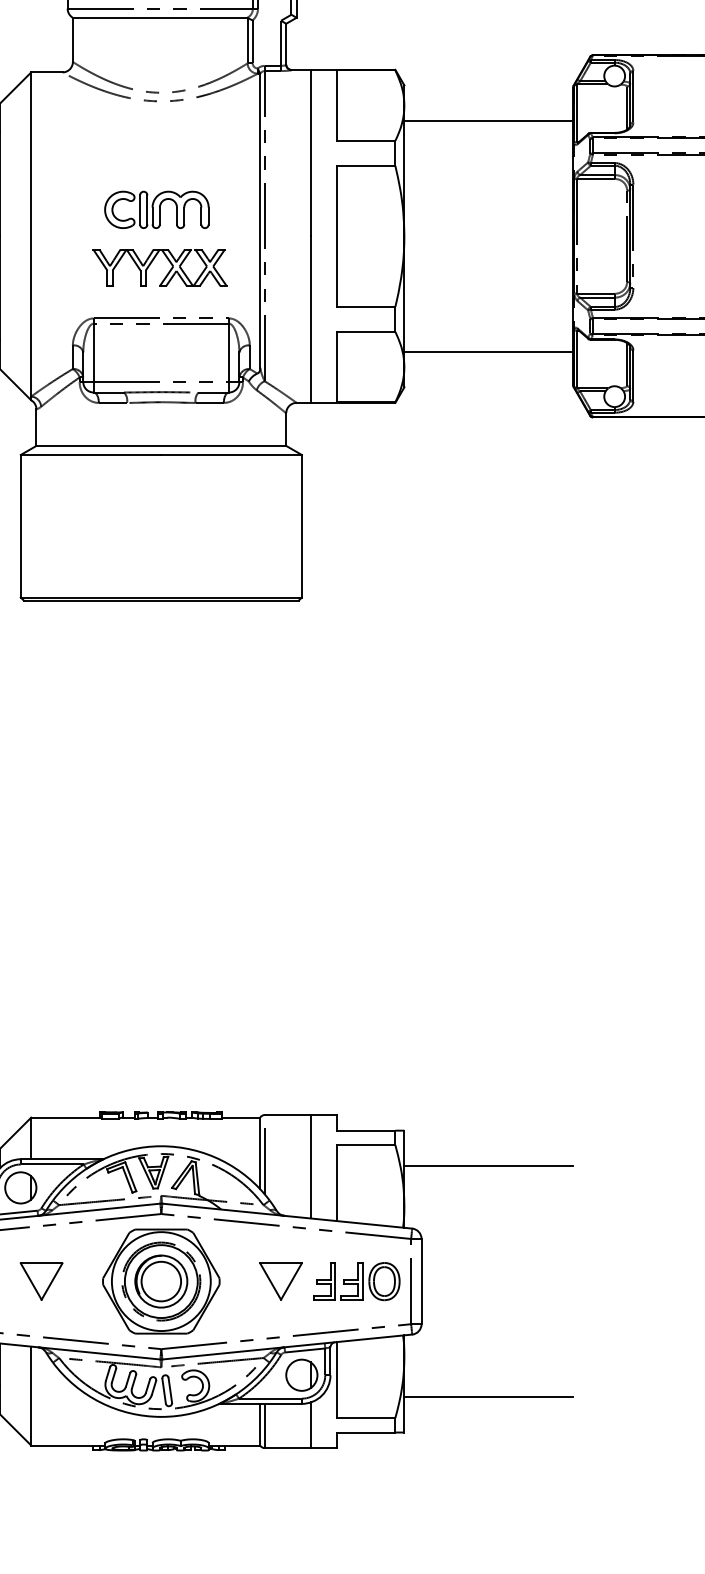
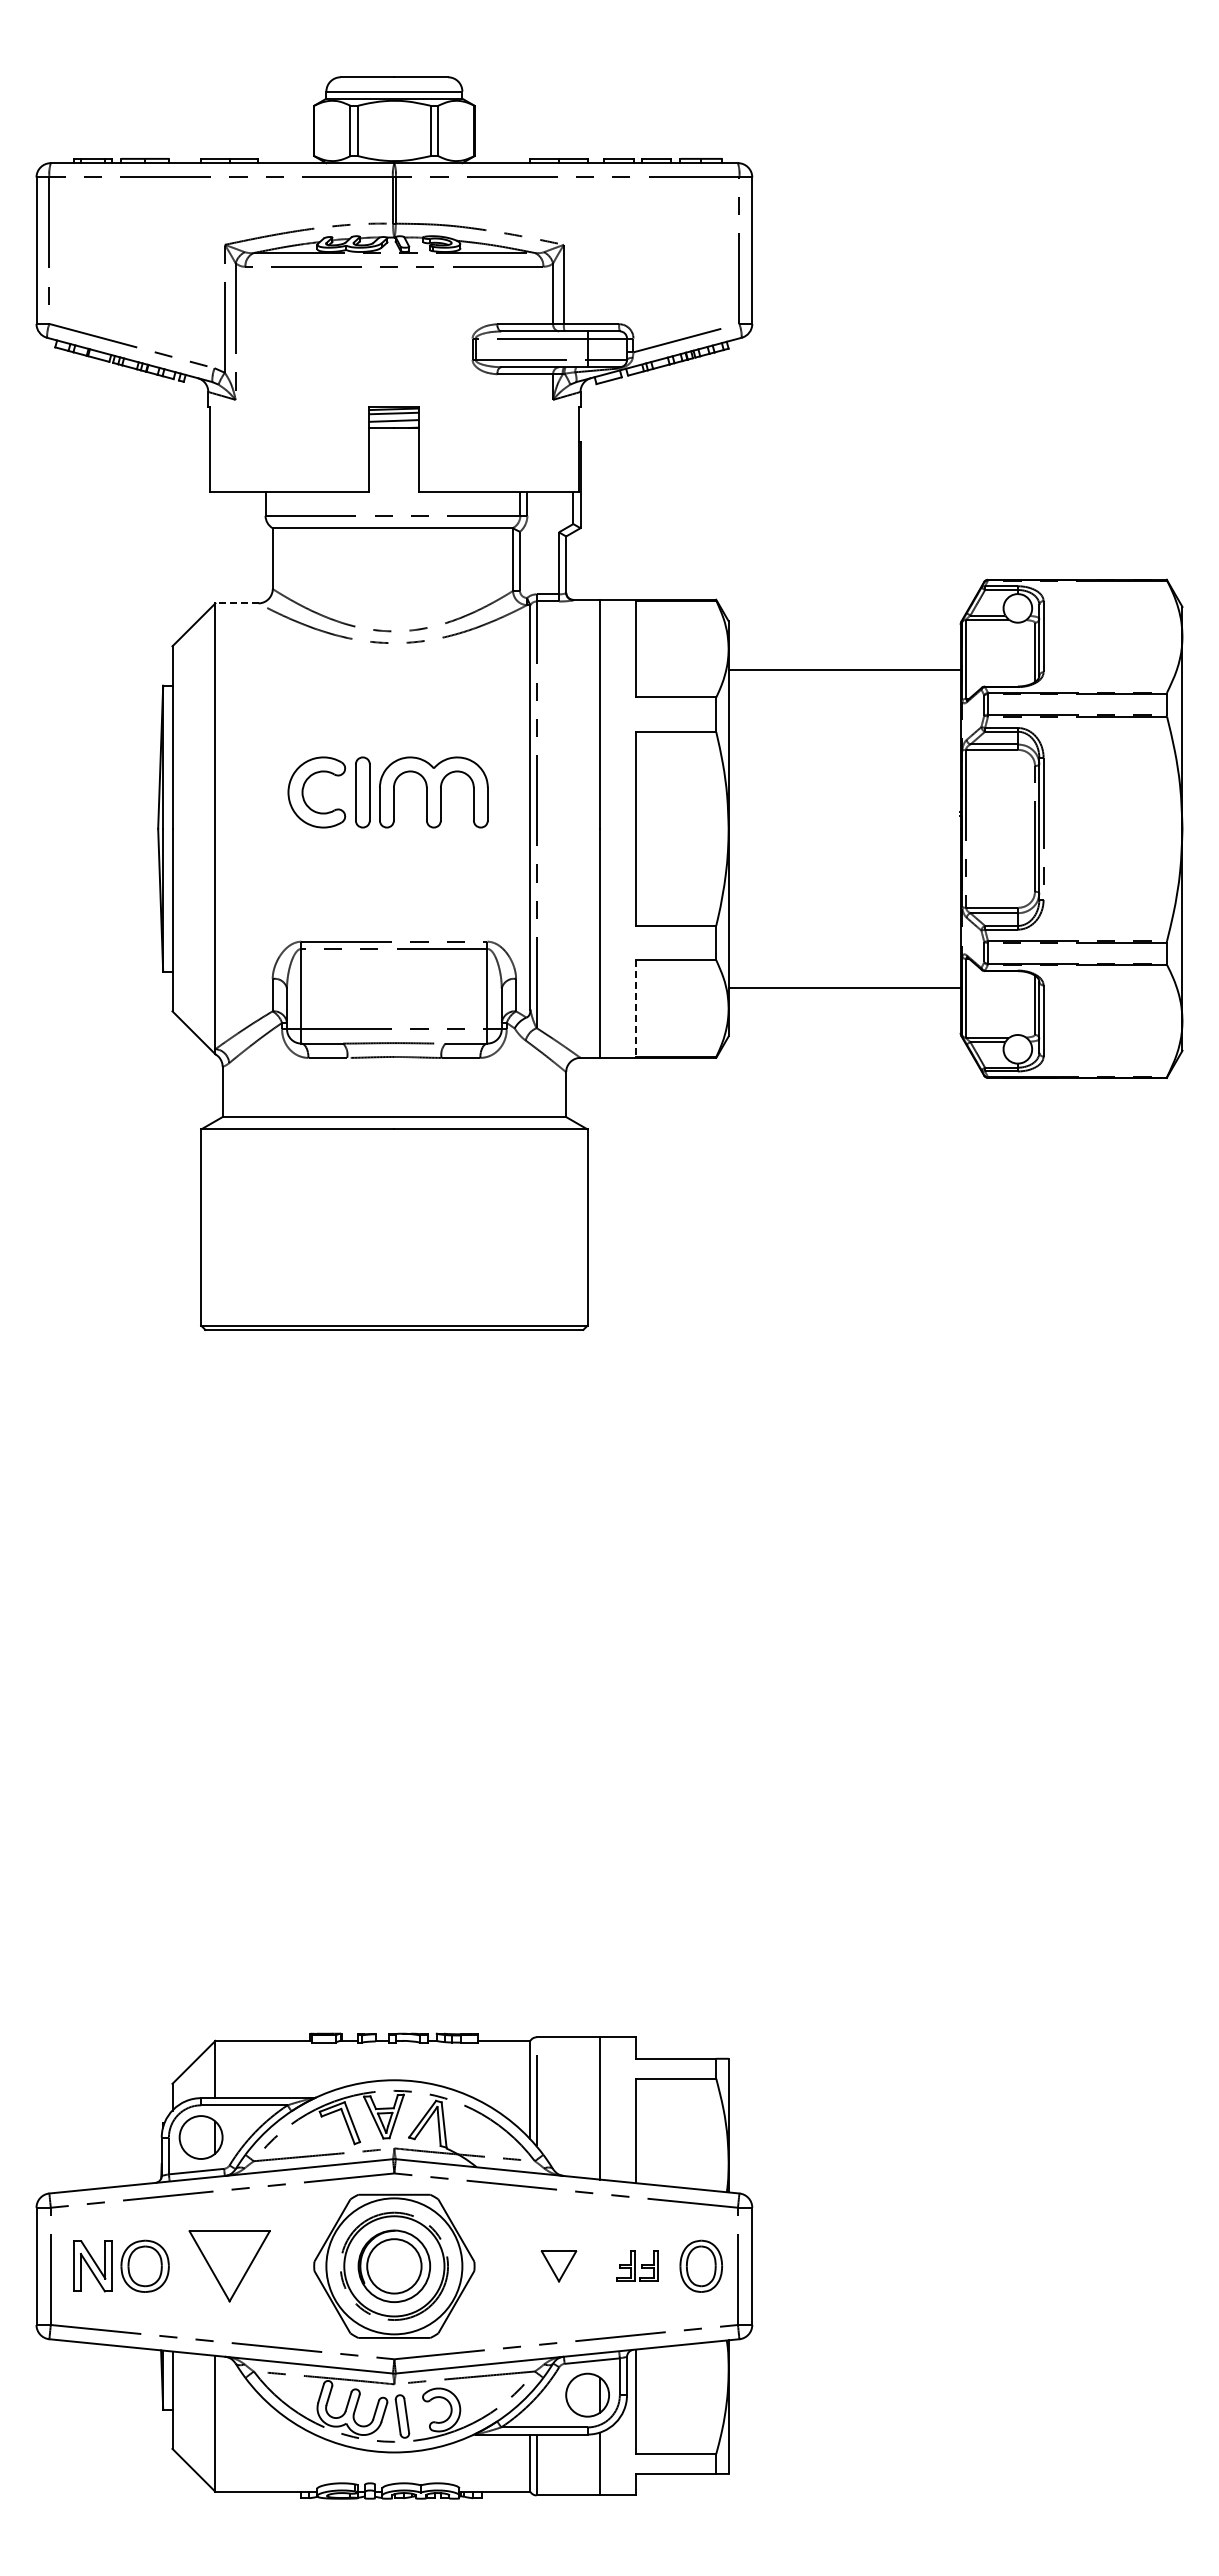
line: (47, 72) -> (237, 603), solid -> dashed
part: (157, 209) -> (388, 792), size x1.4
part: (151, 263) -> (381, 865), removed
line: (336, 367) -> (635, 1009), solid -> dashed
line: (488, 1166) -> (844, 2107), removed
part: (338, 1280) -> (637, 2265), size x0.6
part: (41, 1281) -> (229, 2266), size x1.4
part: (280, 1281) -> (558, 2266), size x0.6
line: (488, 1397) -> (844, 2425), removed

